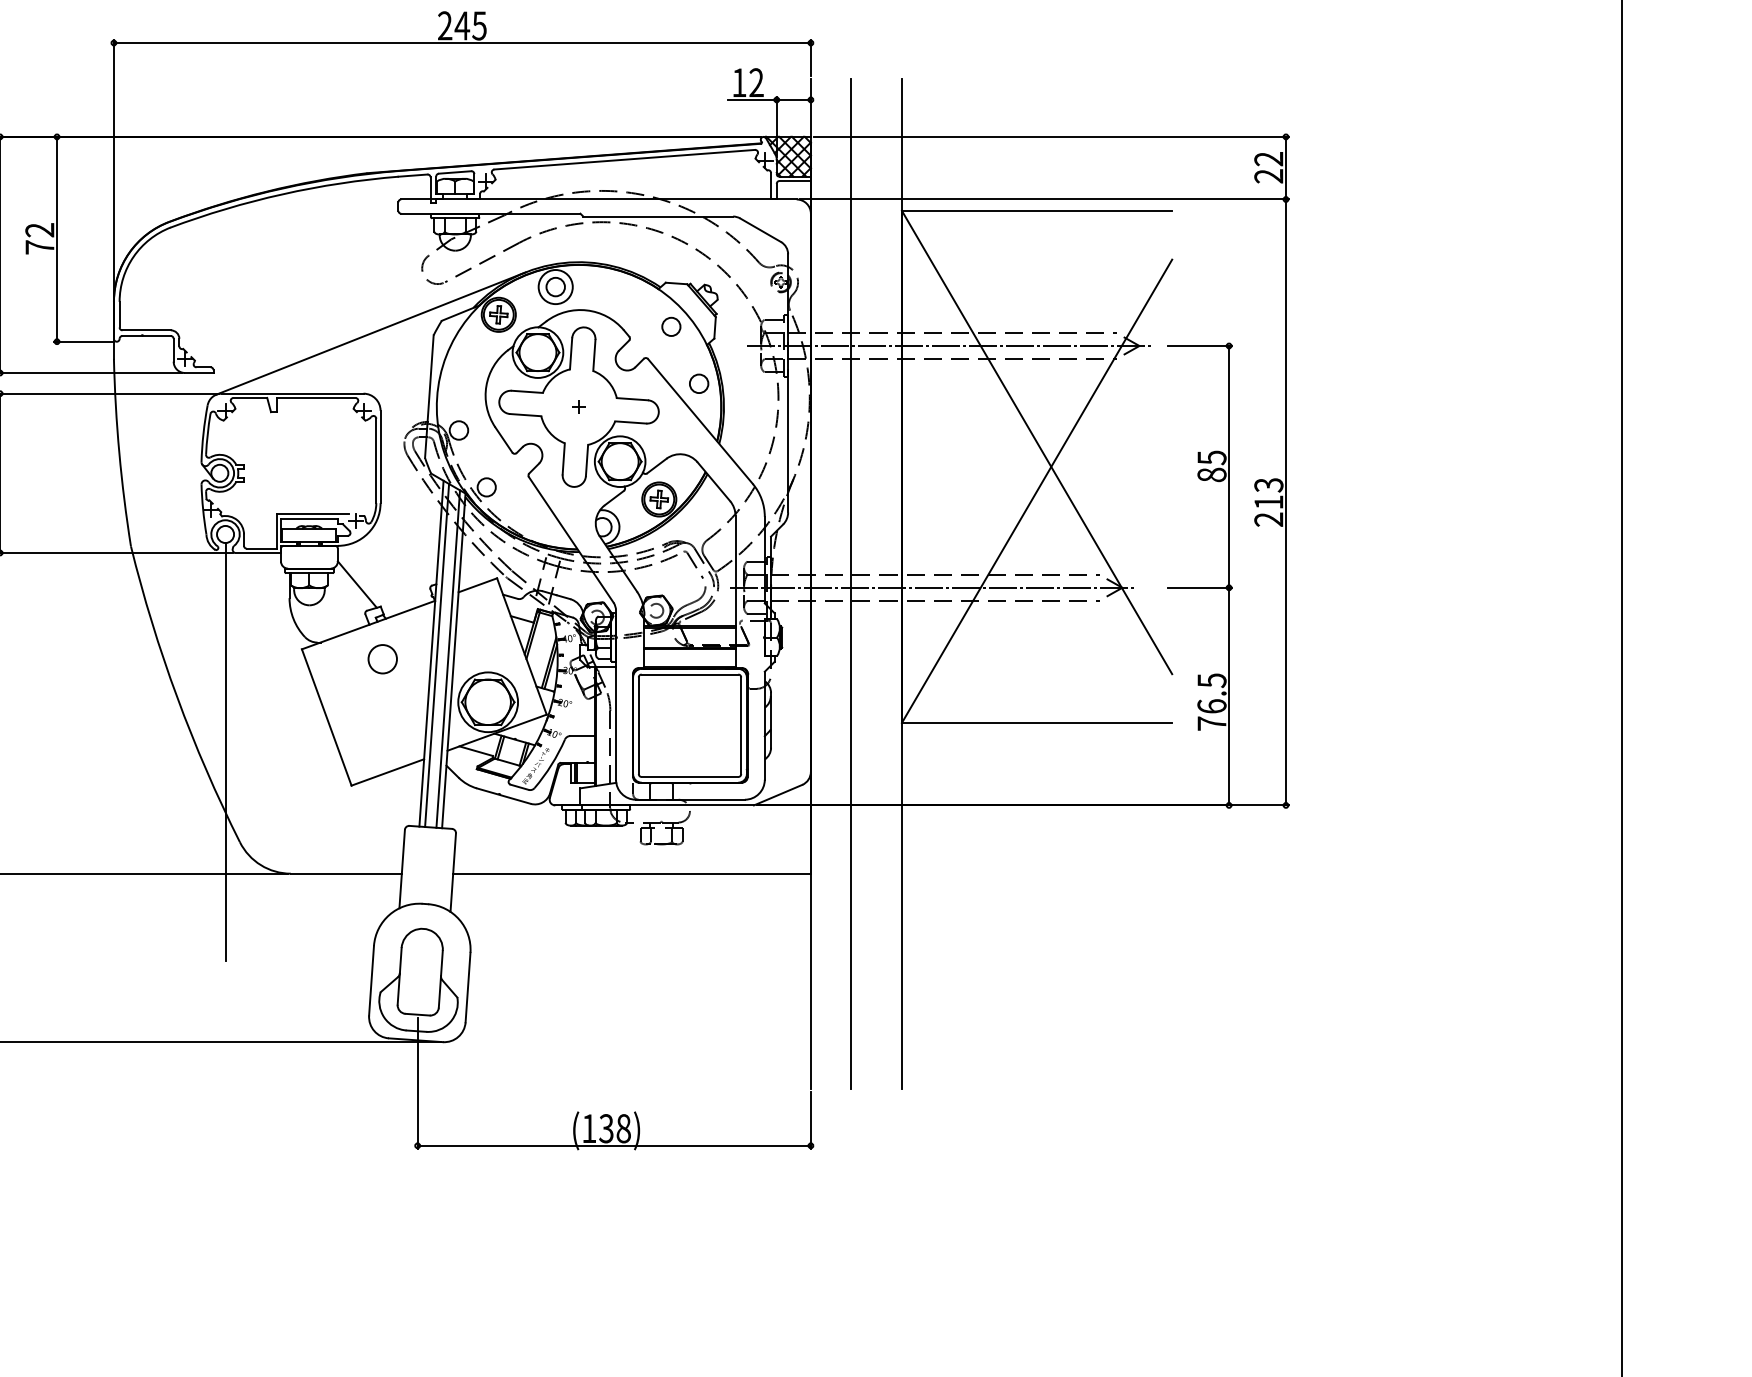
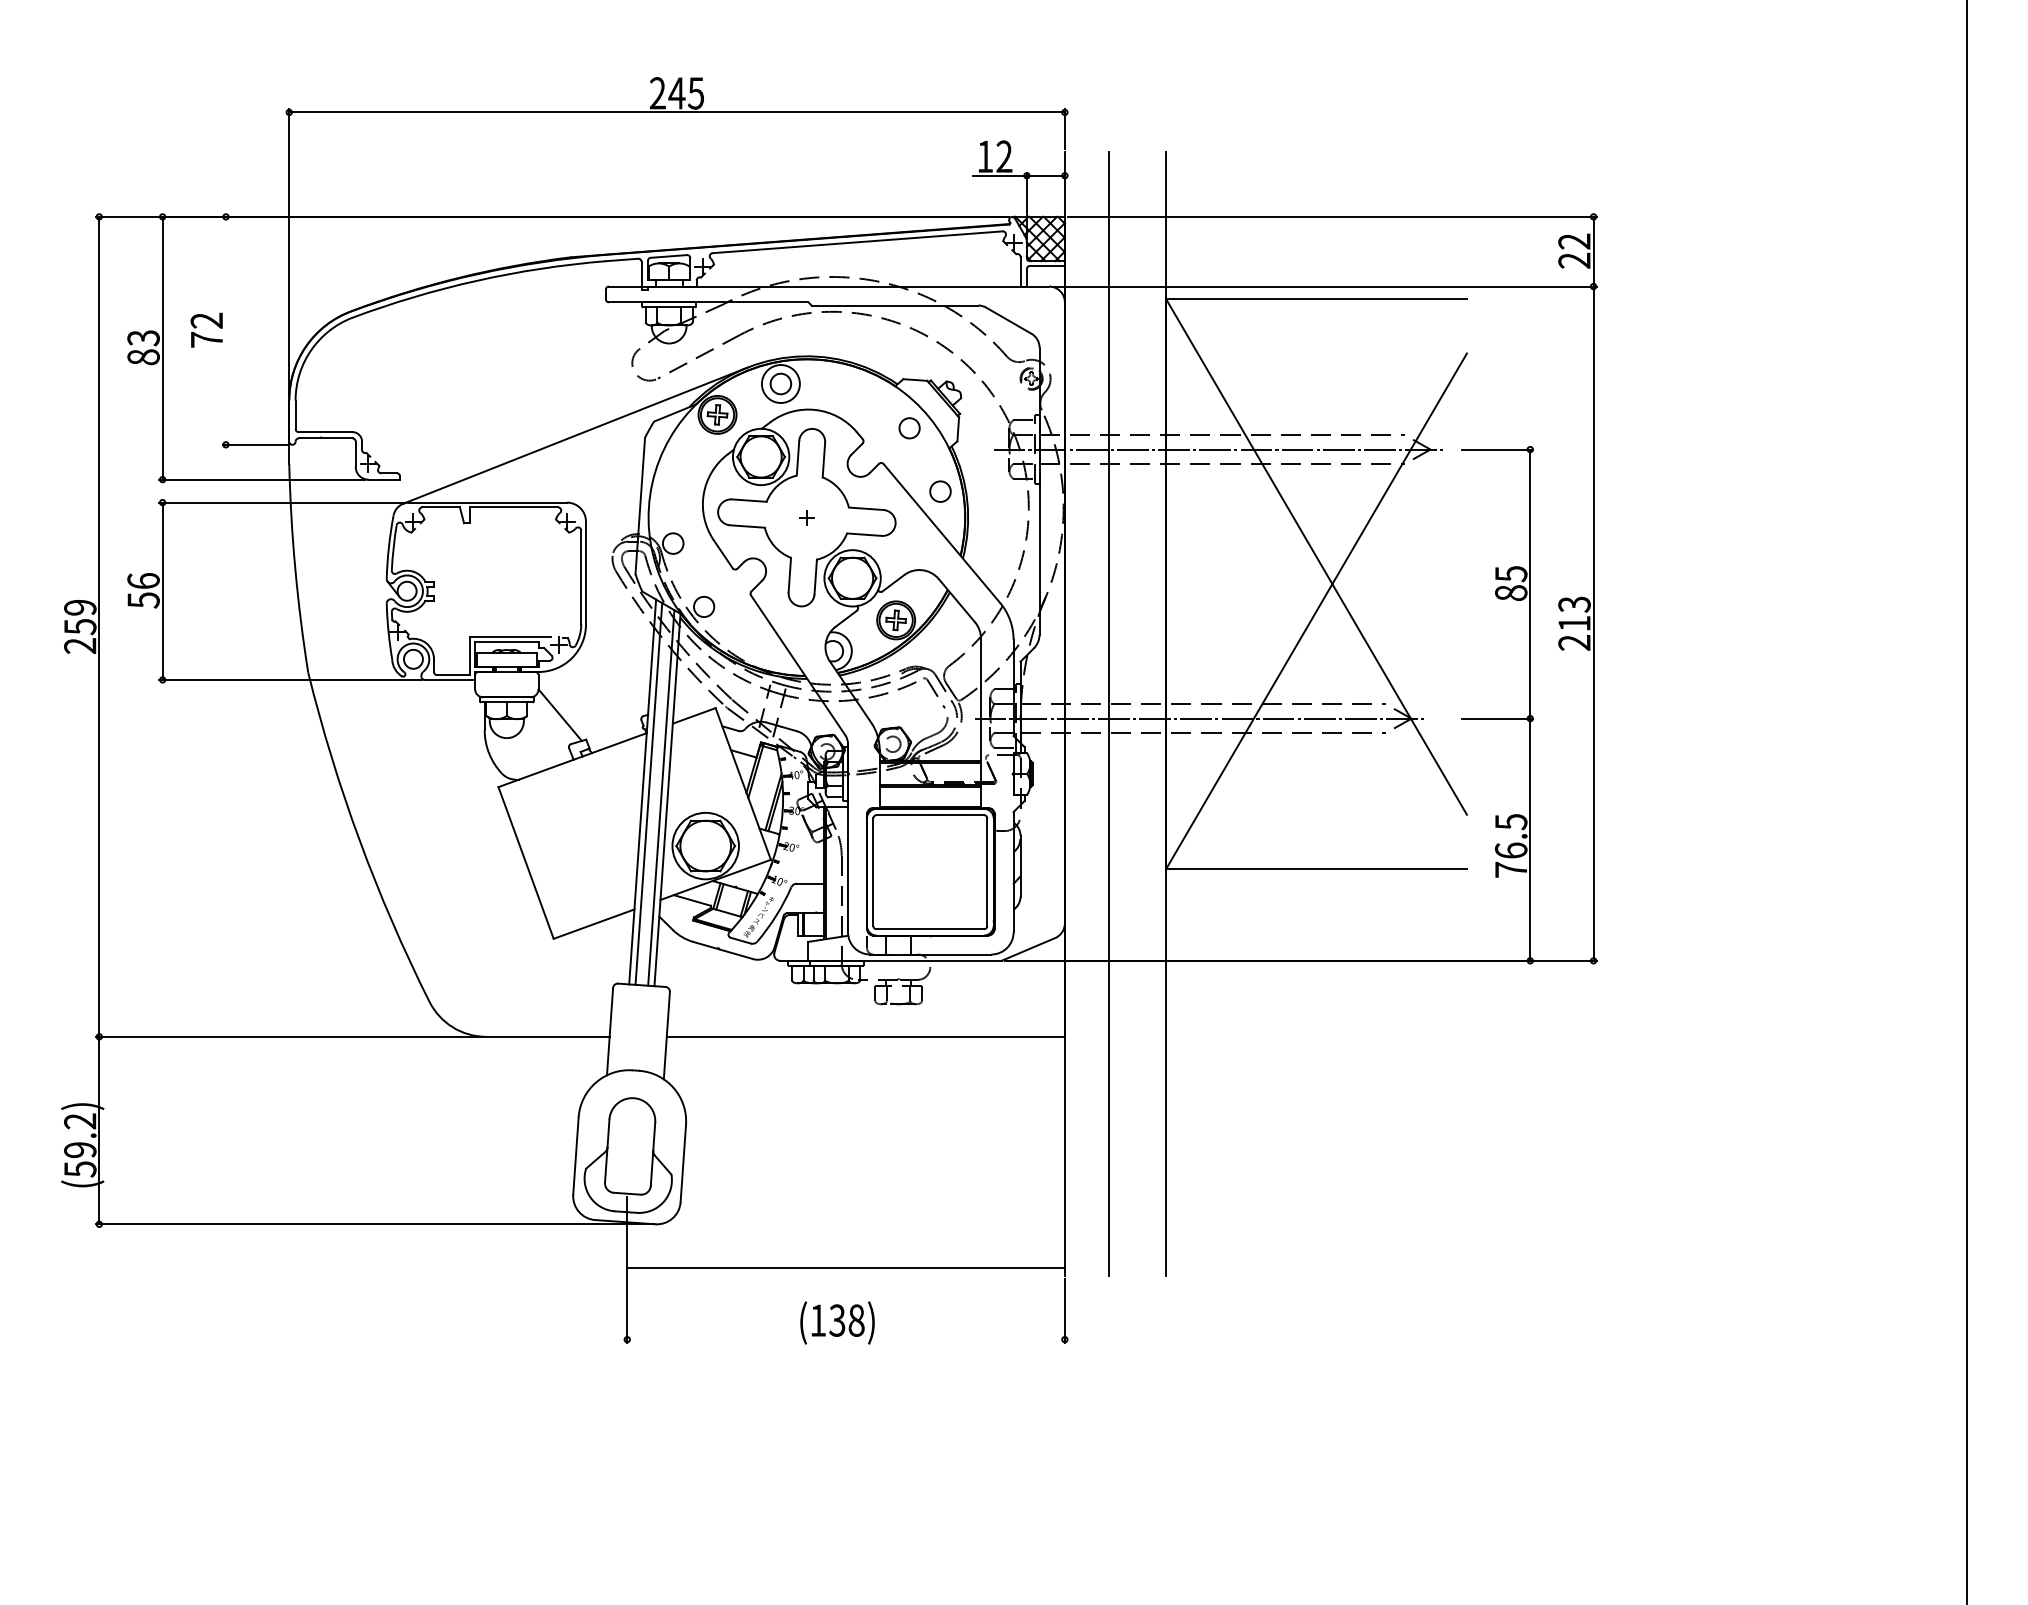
line: (56, 238) -> (225, 330), removed
circle: (382, 658) -> (588, 797), removed
line: (225, 752) -> (413, 901), removed
line: (613, 1145) -> (845, 1267), moved

